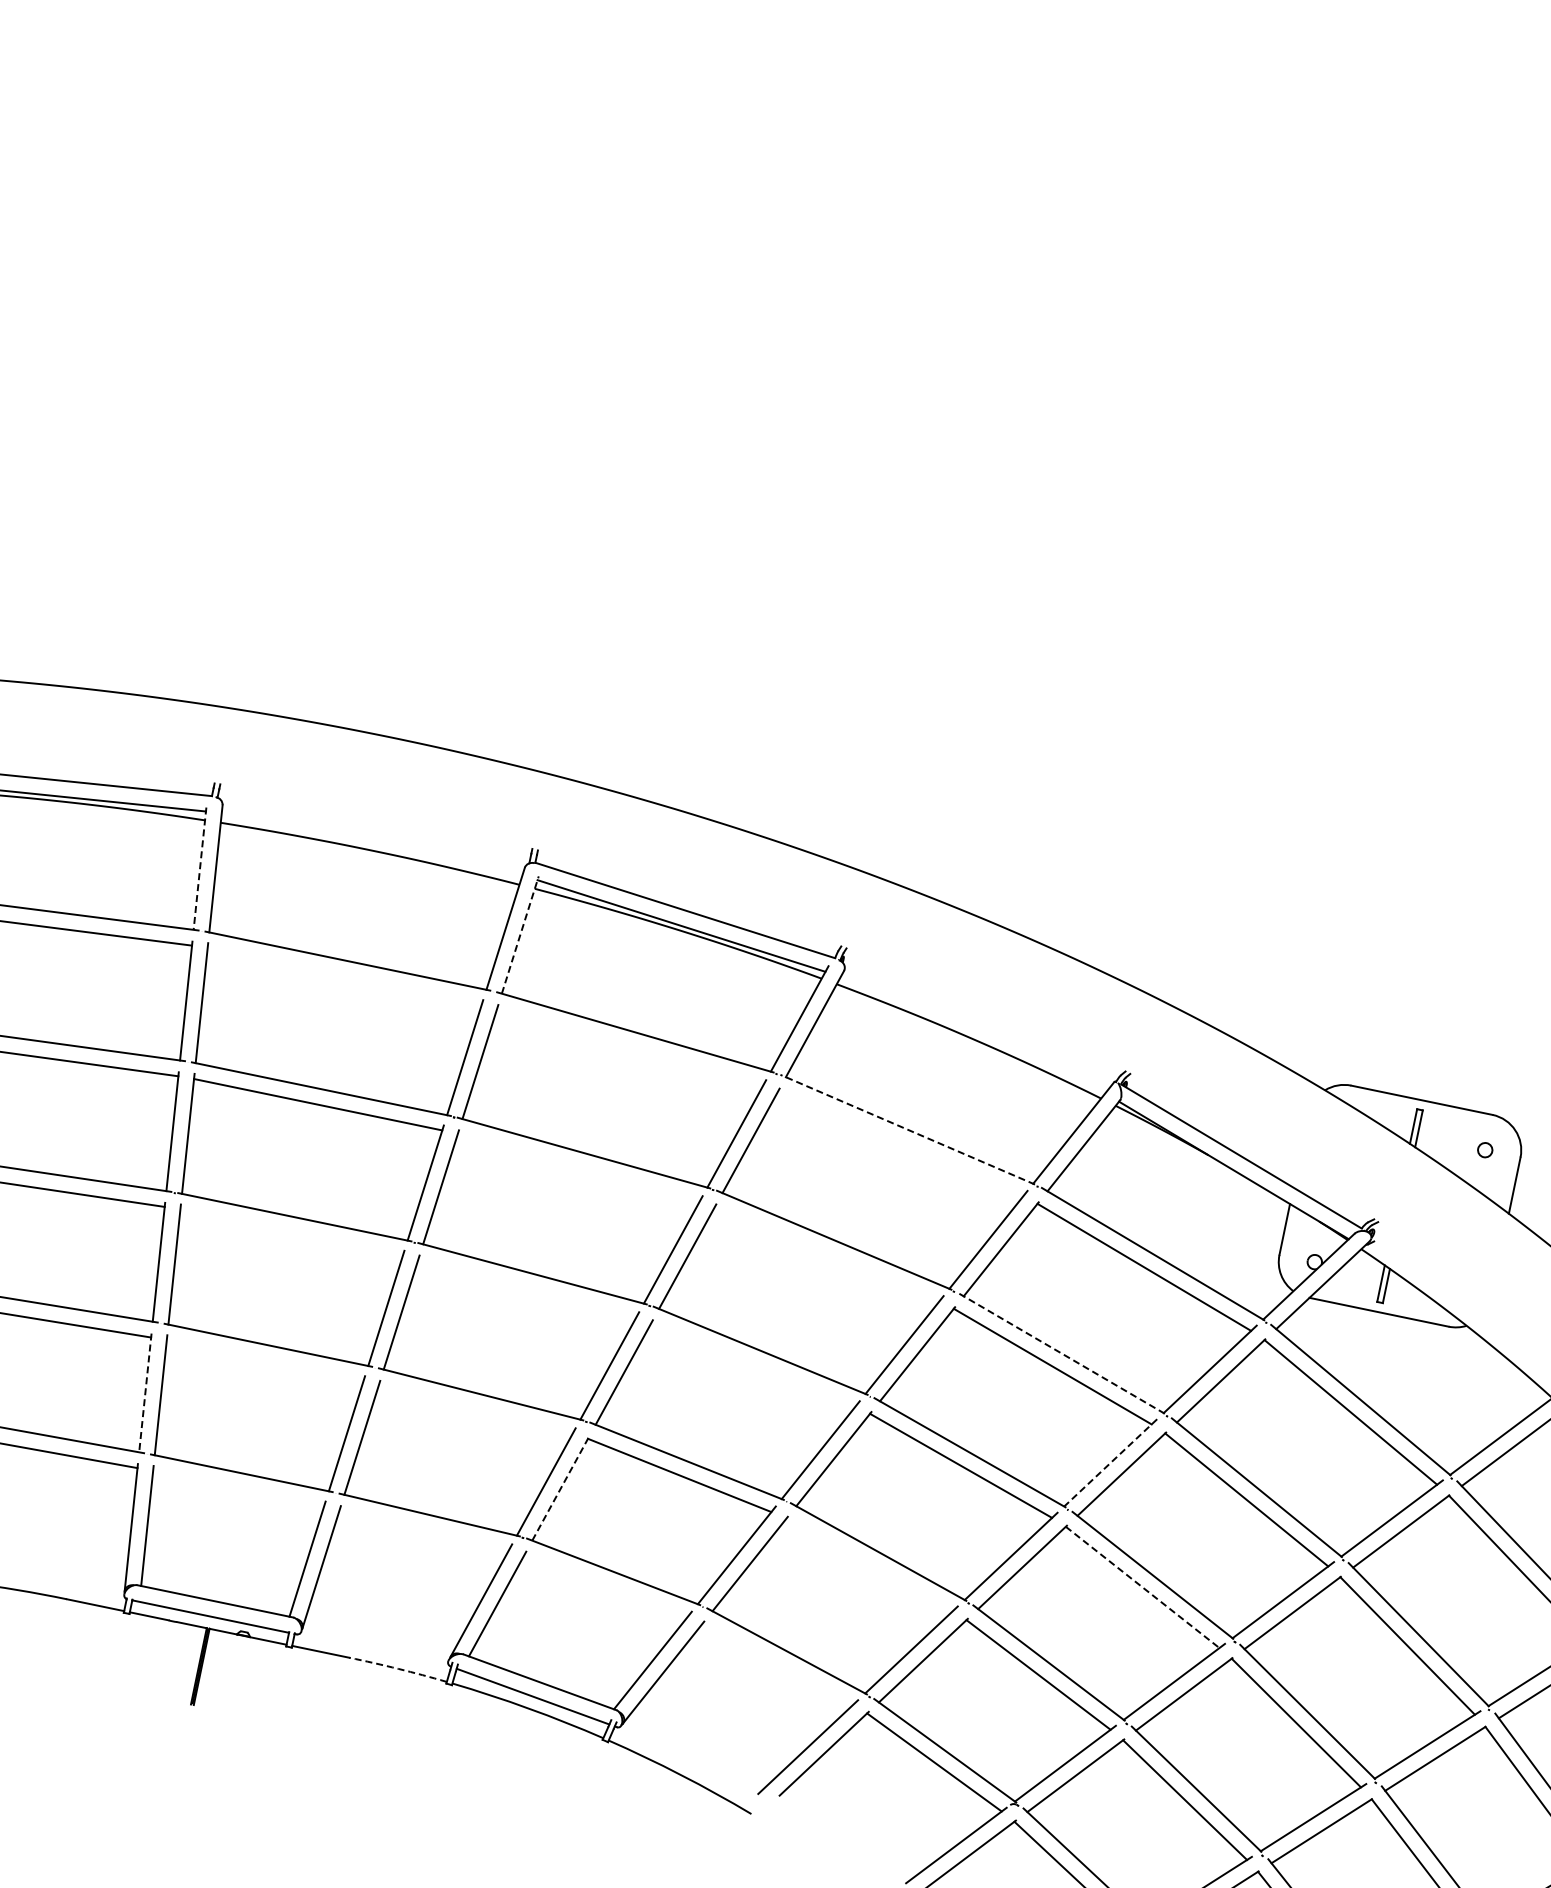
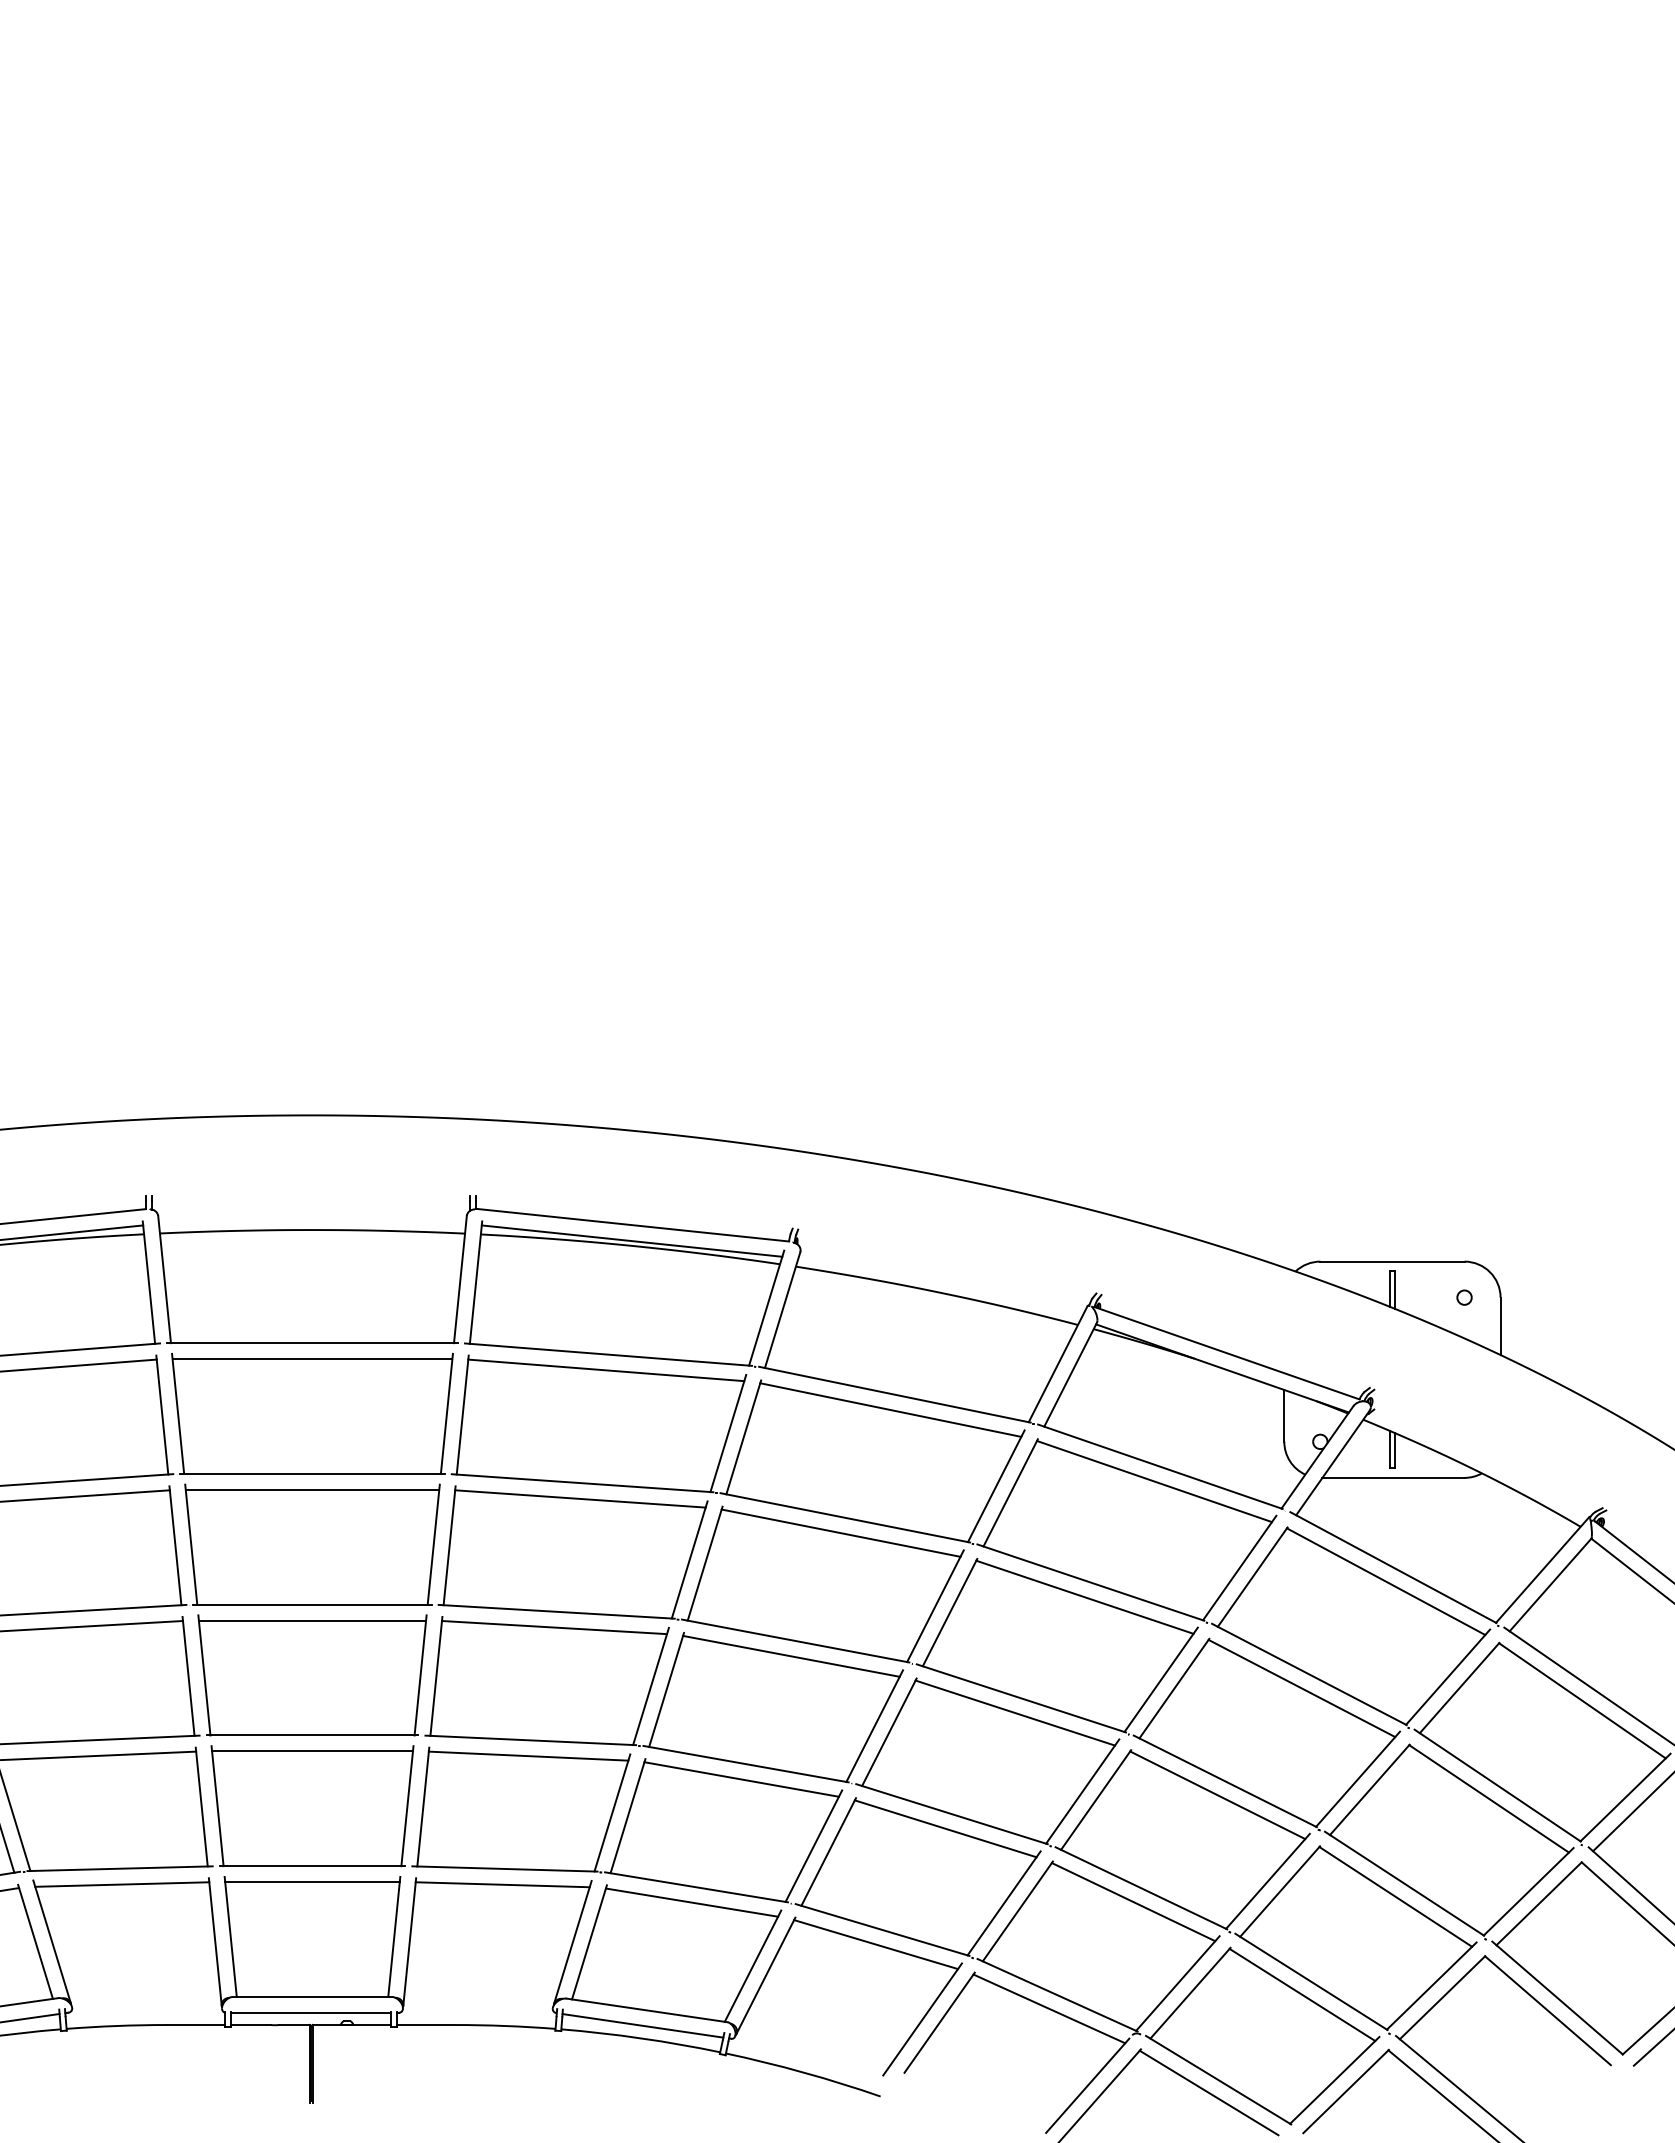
line: (200, 869) -> (149, 1283), dashed -> solid
line: (520, 934) -> (476, 1282), dashed -> solid
line: (344, 977) -> (312, 1359), added
line: (630, 1047) -> (606, 1370), added
line: (907, 1129) -> (894, 1394), dashed -> solid
line: (900, 1143) -> (890, 1409), added
line: (578, 1167) -> (580, 1498), added
line: (291, 1232) -> (312, 1620), added
line: (826, 1253) -> (840, 1532), added
line: (527, 1288) -> (554, 1627), added
line: (1061, 1353) -> (1090, 1582), dashed -> solid
line: (265, 1360) -> (312, 1751), added
line: (753, 1364) -> (791, 1655), added
line: (145, 1393) -> (201, 1807), dashed -> solid
line: (475, 1408) -> (528, 1755), added
line: (1111, 1462) -> (1161, 1679), dashed -> solid
line: (561, 1488) -> (628, 1816), dashed -> solid
line: (238, 1489) -> (312, 1882), added
line: (424, 1529) -> (502, 1884), added
line: (869, 1564) -> (945, 1828), added
line: (605, 1585) -> (691, 1902), added
line: (1142, 1587) -> (1217, 1795), dashed -> solid
line: (778, 1664) -> (876, 1944), added
arc: (398, 1668) -> (505, 2025), dashed -> solid

